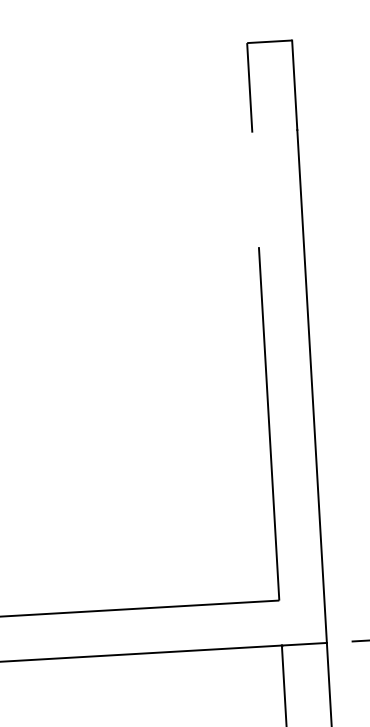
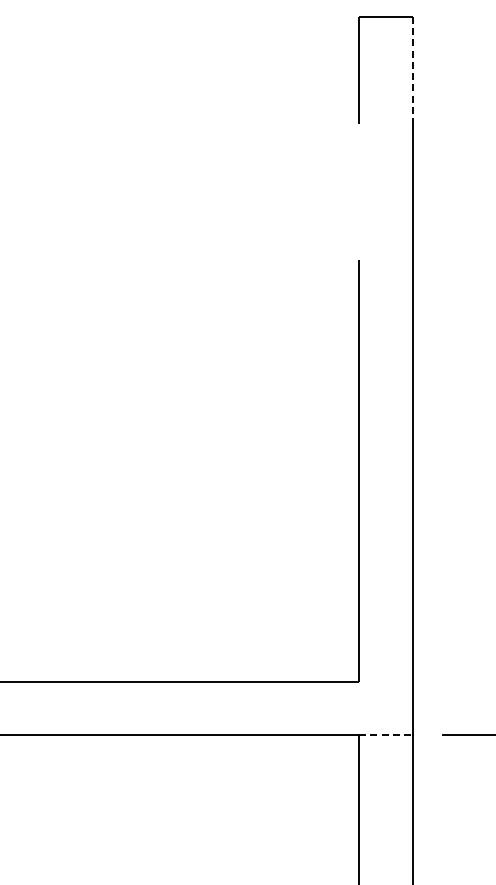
line: (294, 85) -> (412, 70), solid -> dashed
line: (304, 644) -> (385, 735), solid -> dashed

